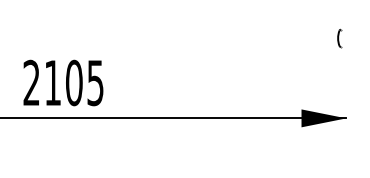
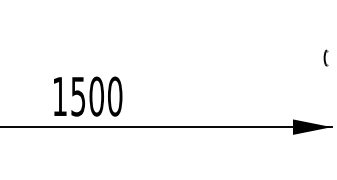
text: (63, 82) -> (87, 96), 2105 -> 1500

